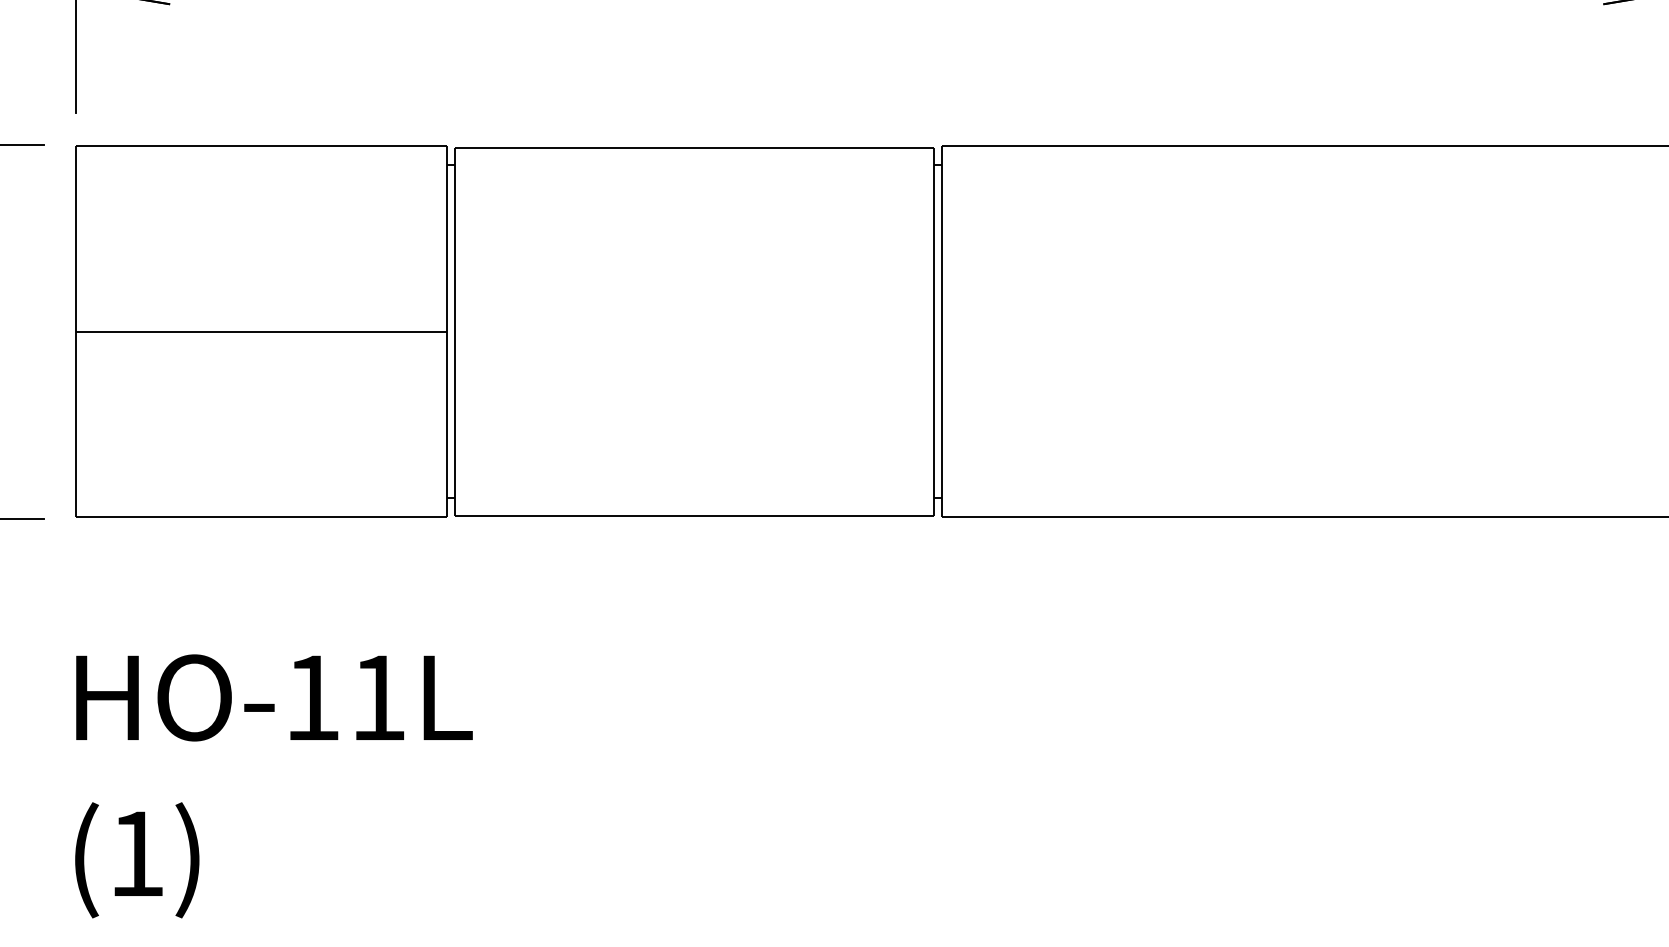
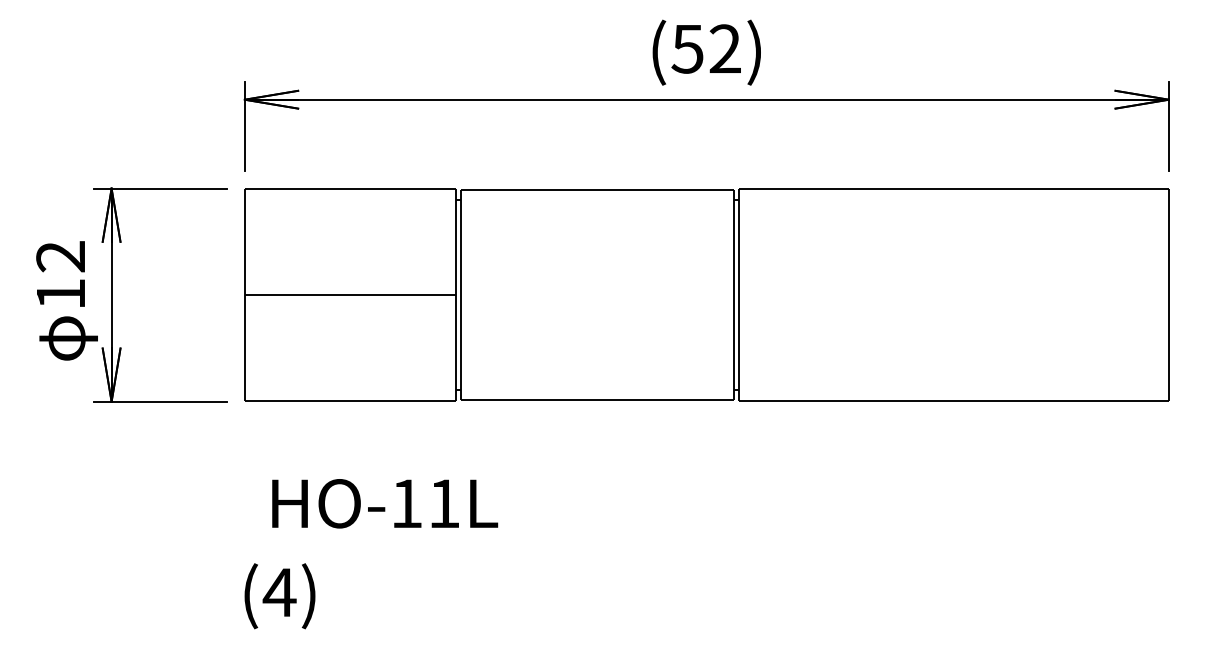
text: (275, 697) -> (385, 503), moved
text: (136, 853) -> (279, 592), (1) -> (4)

